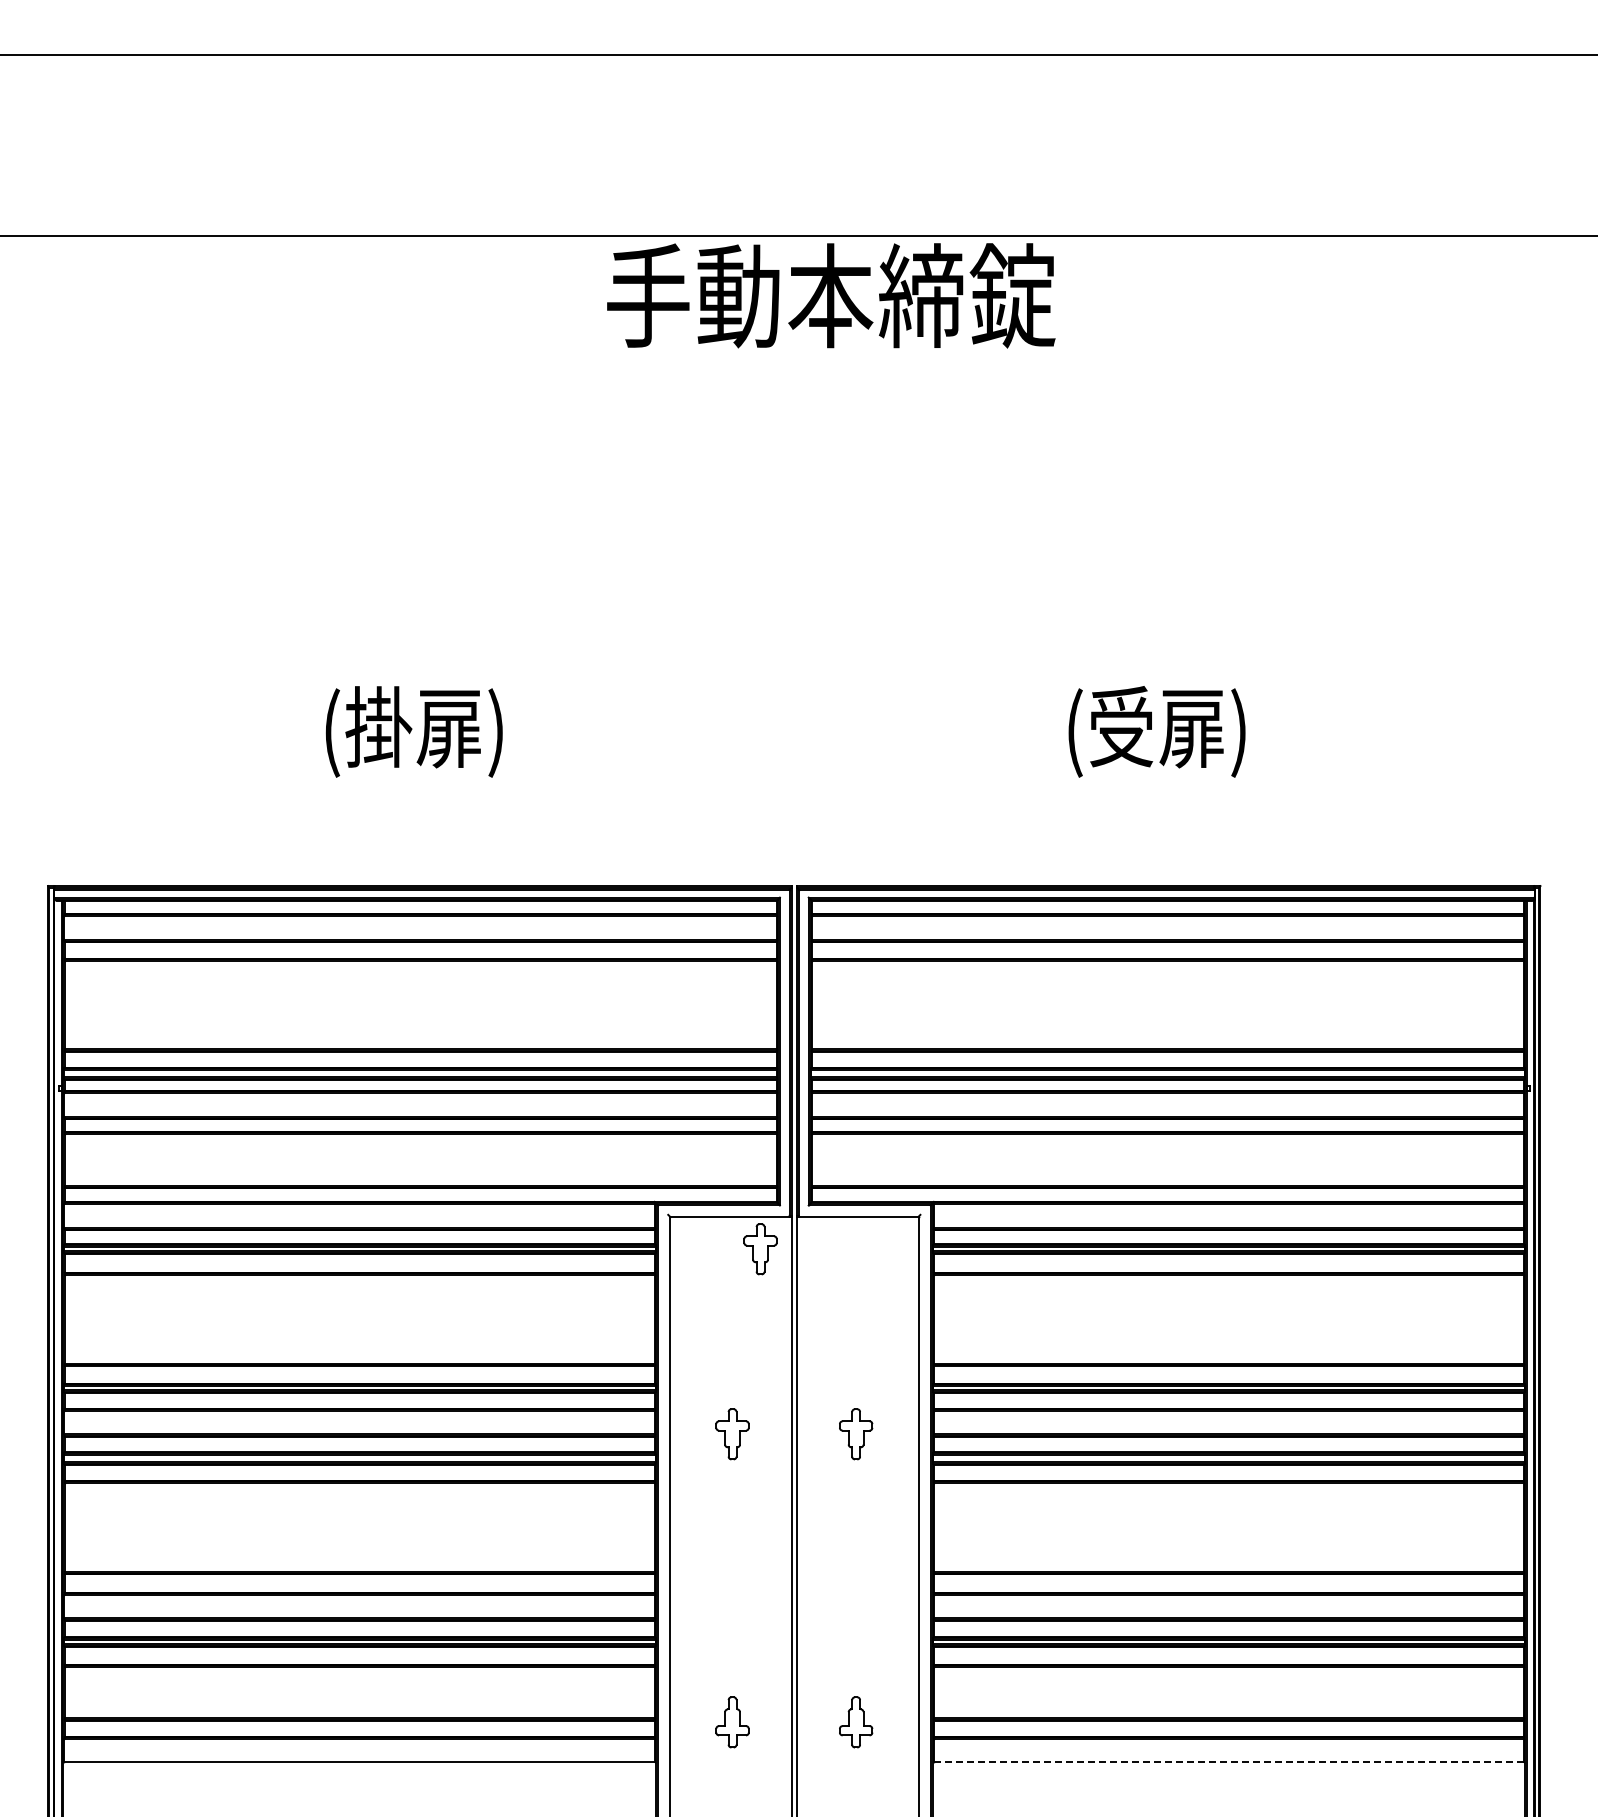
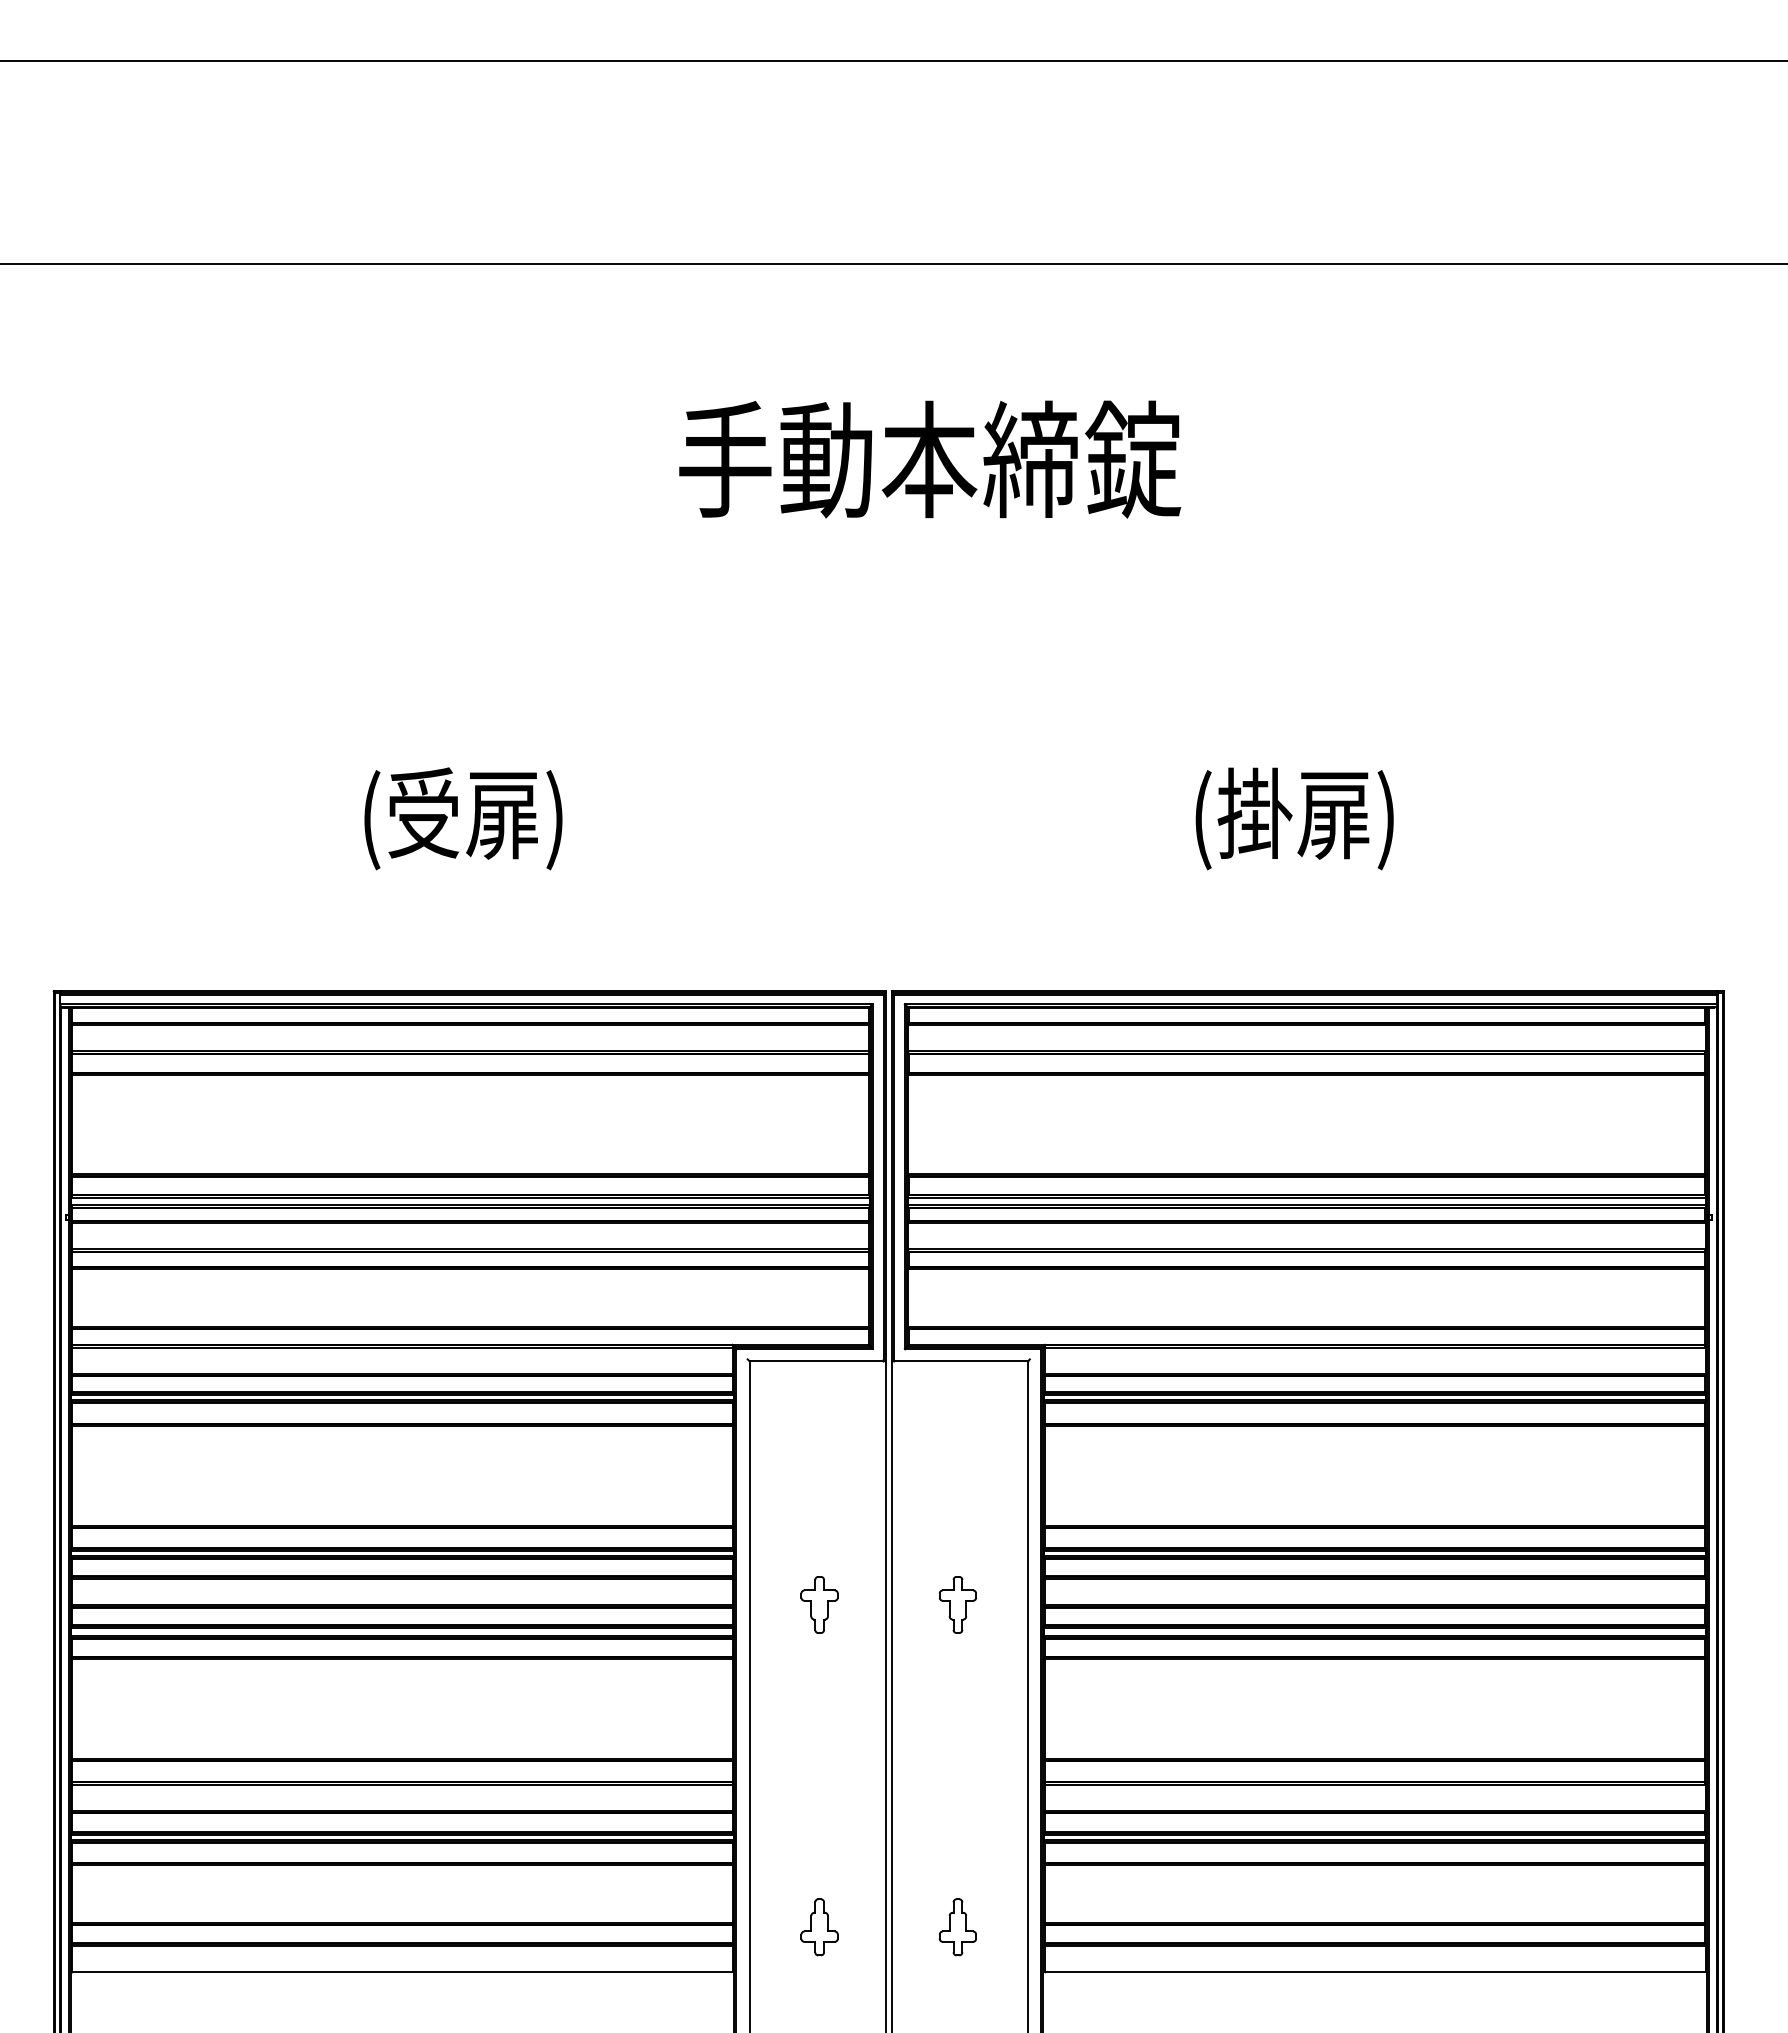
text: (831, 295) -> (930, 459), moved
text: (378, 726) -> (423, 812), (掛扉) -> (受扉)
text: (1121, 726) -> (1254, 812), (受扉) -> (掛扉)
part: (760, 1249) -> (850, 1398), removed
line: (1228, 1762) -> (1374, 1972), dashed -> solid

